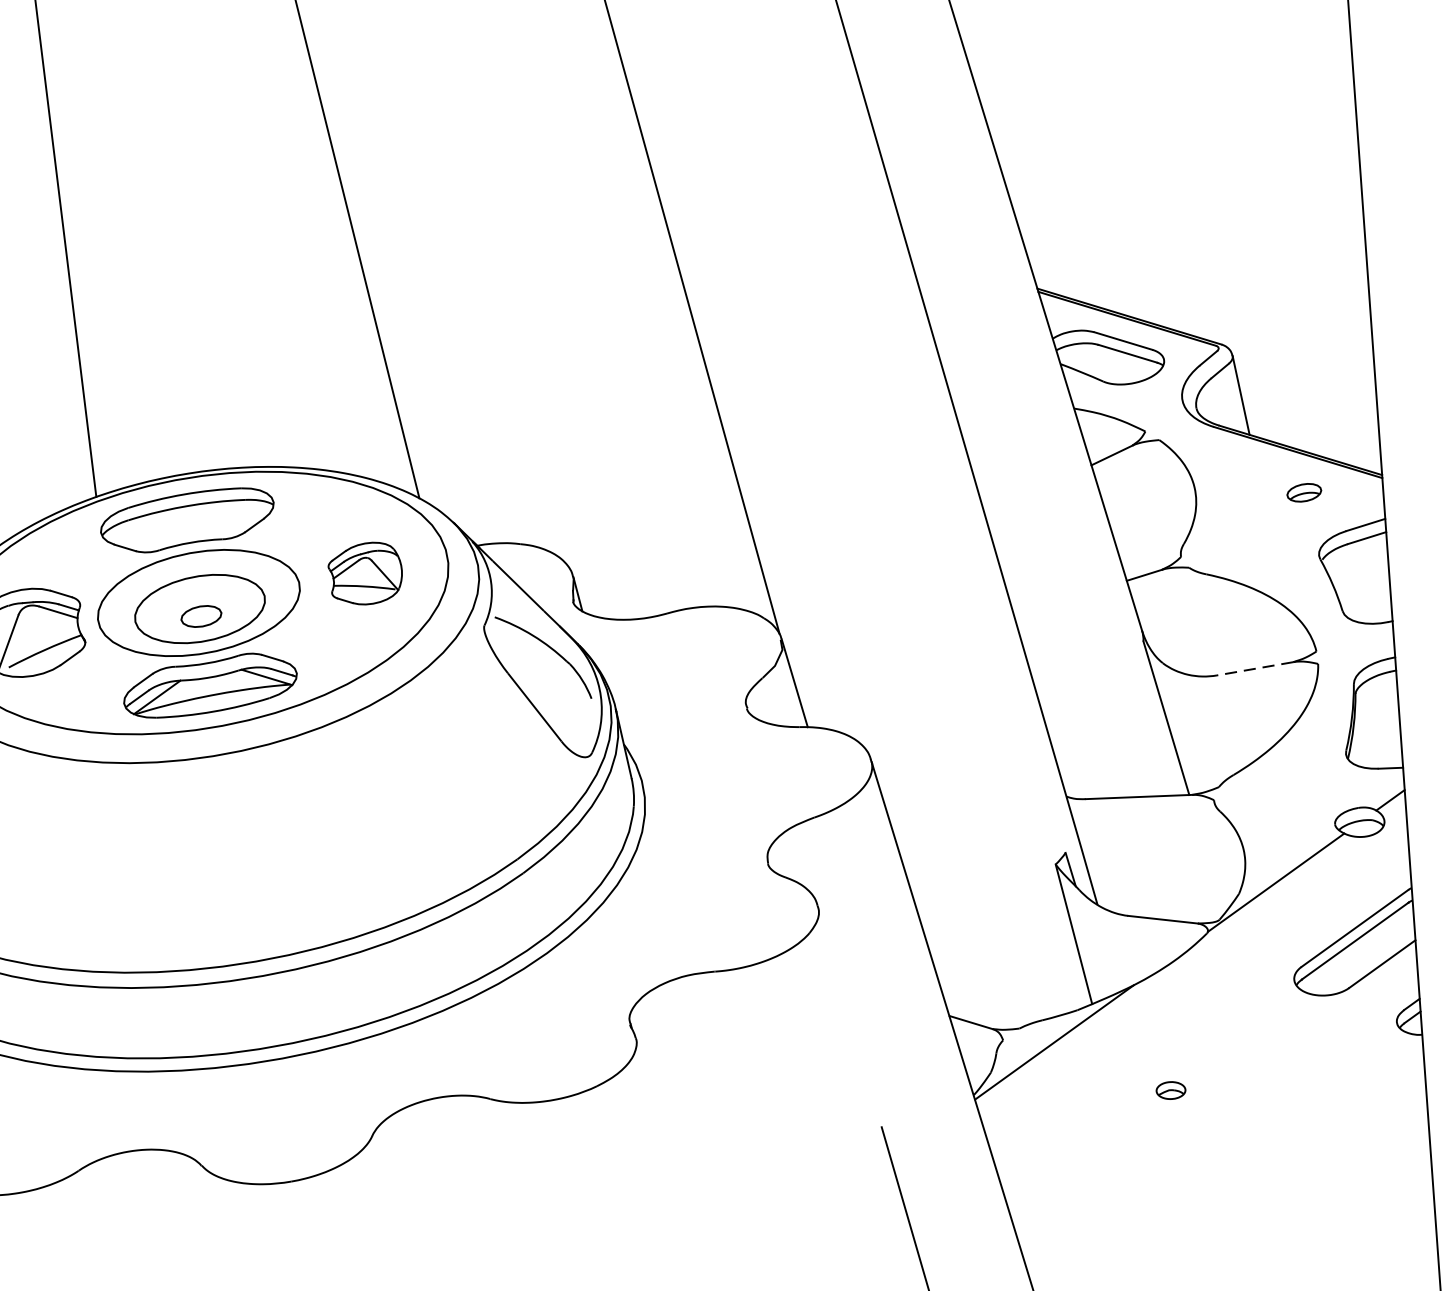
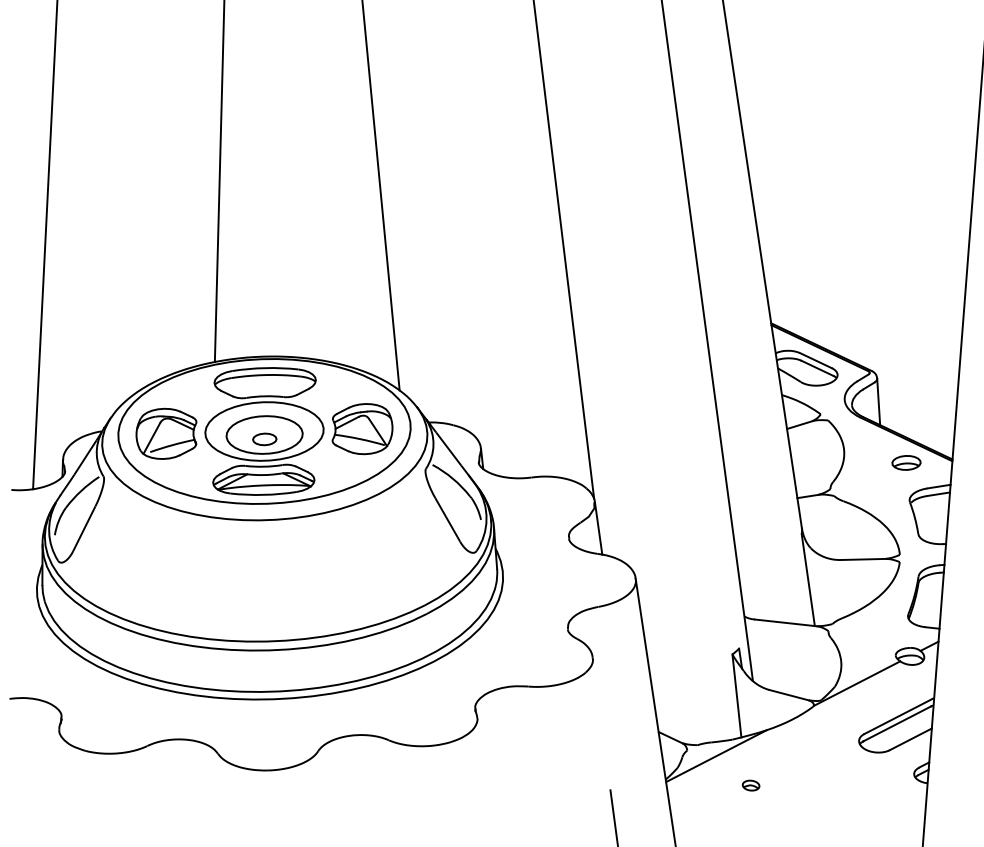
part: (1304, 492) -> (906, 462), size x1.43
part: (365, 574) -> (362, 429), size x1.43
line: (1253, 669) -> (862, 559), dashed -> solid
part: (1169, 1090) -> (750, 785), moved

